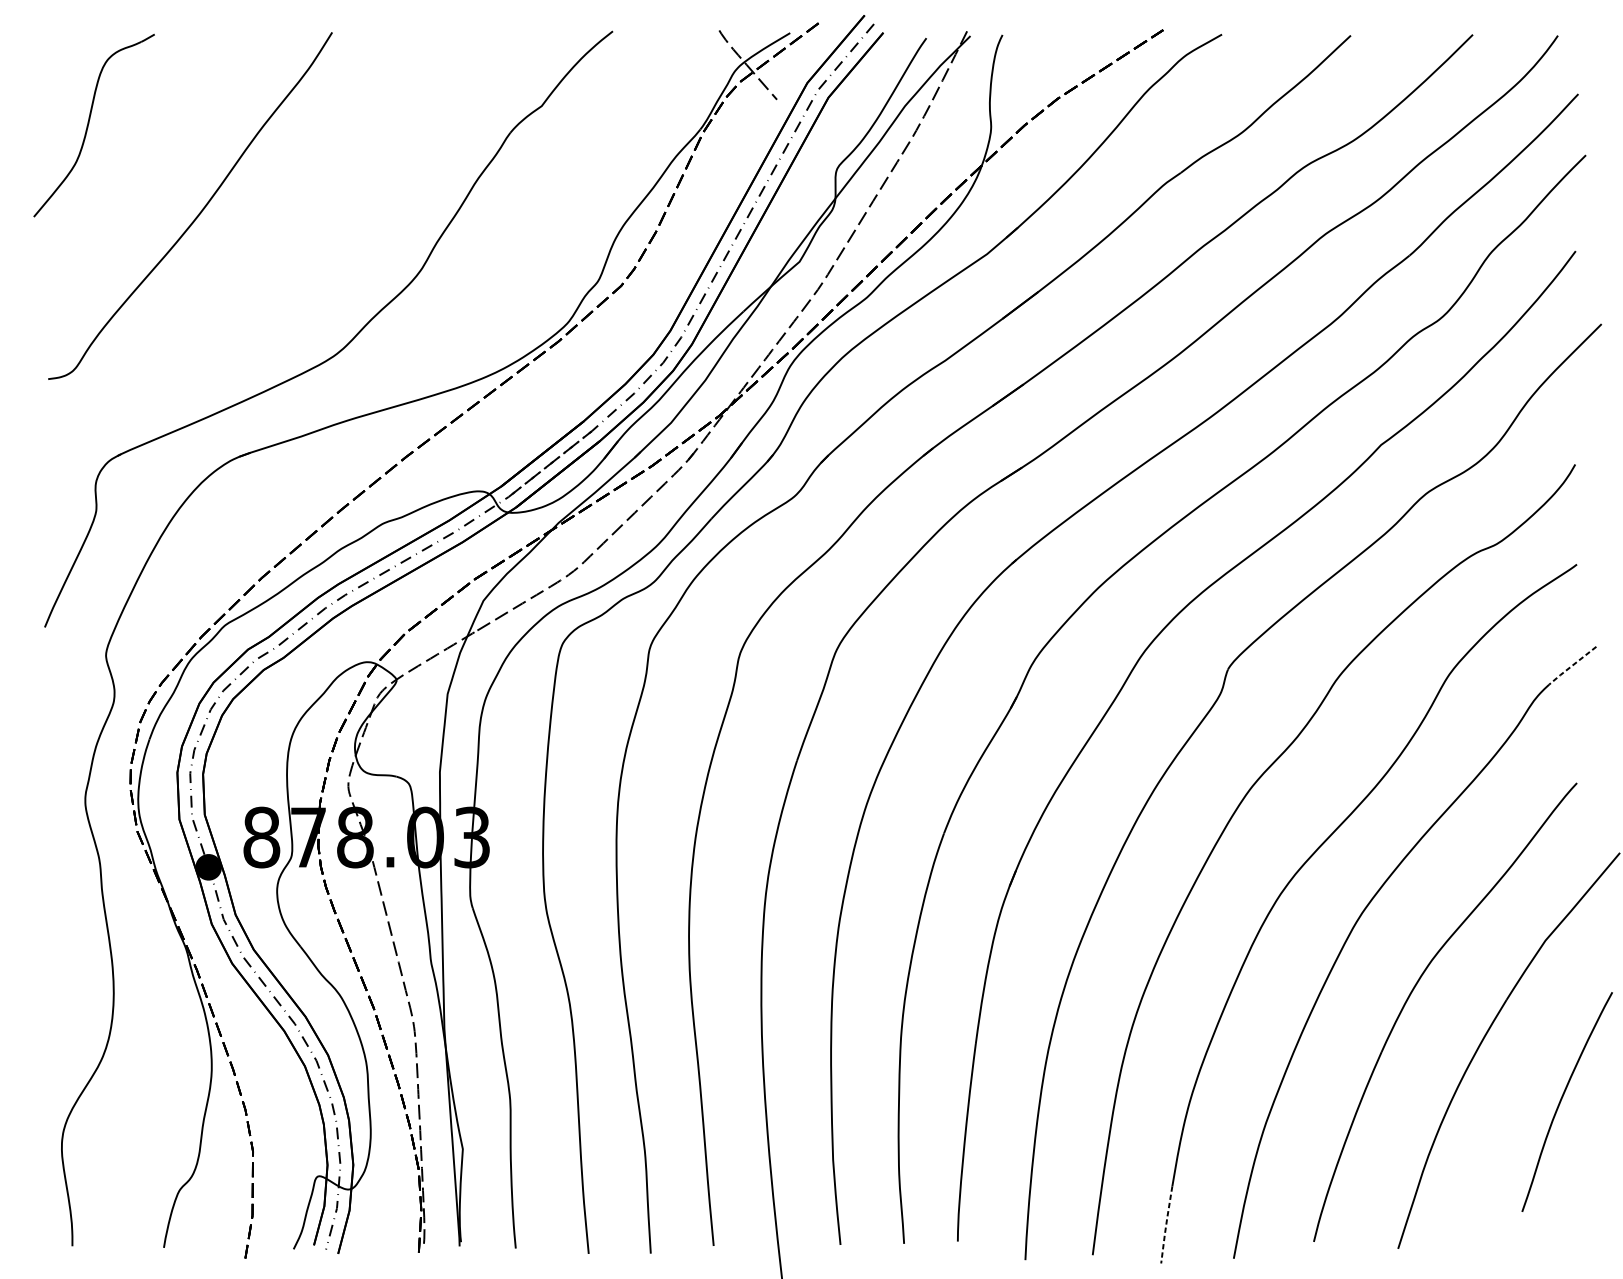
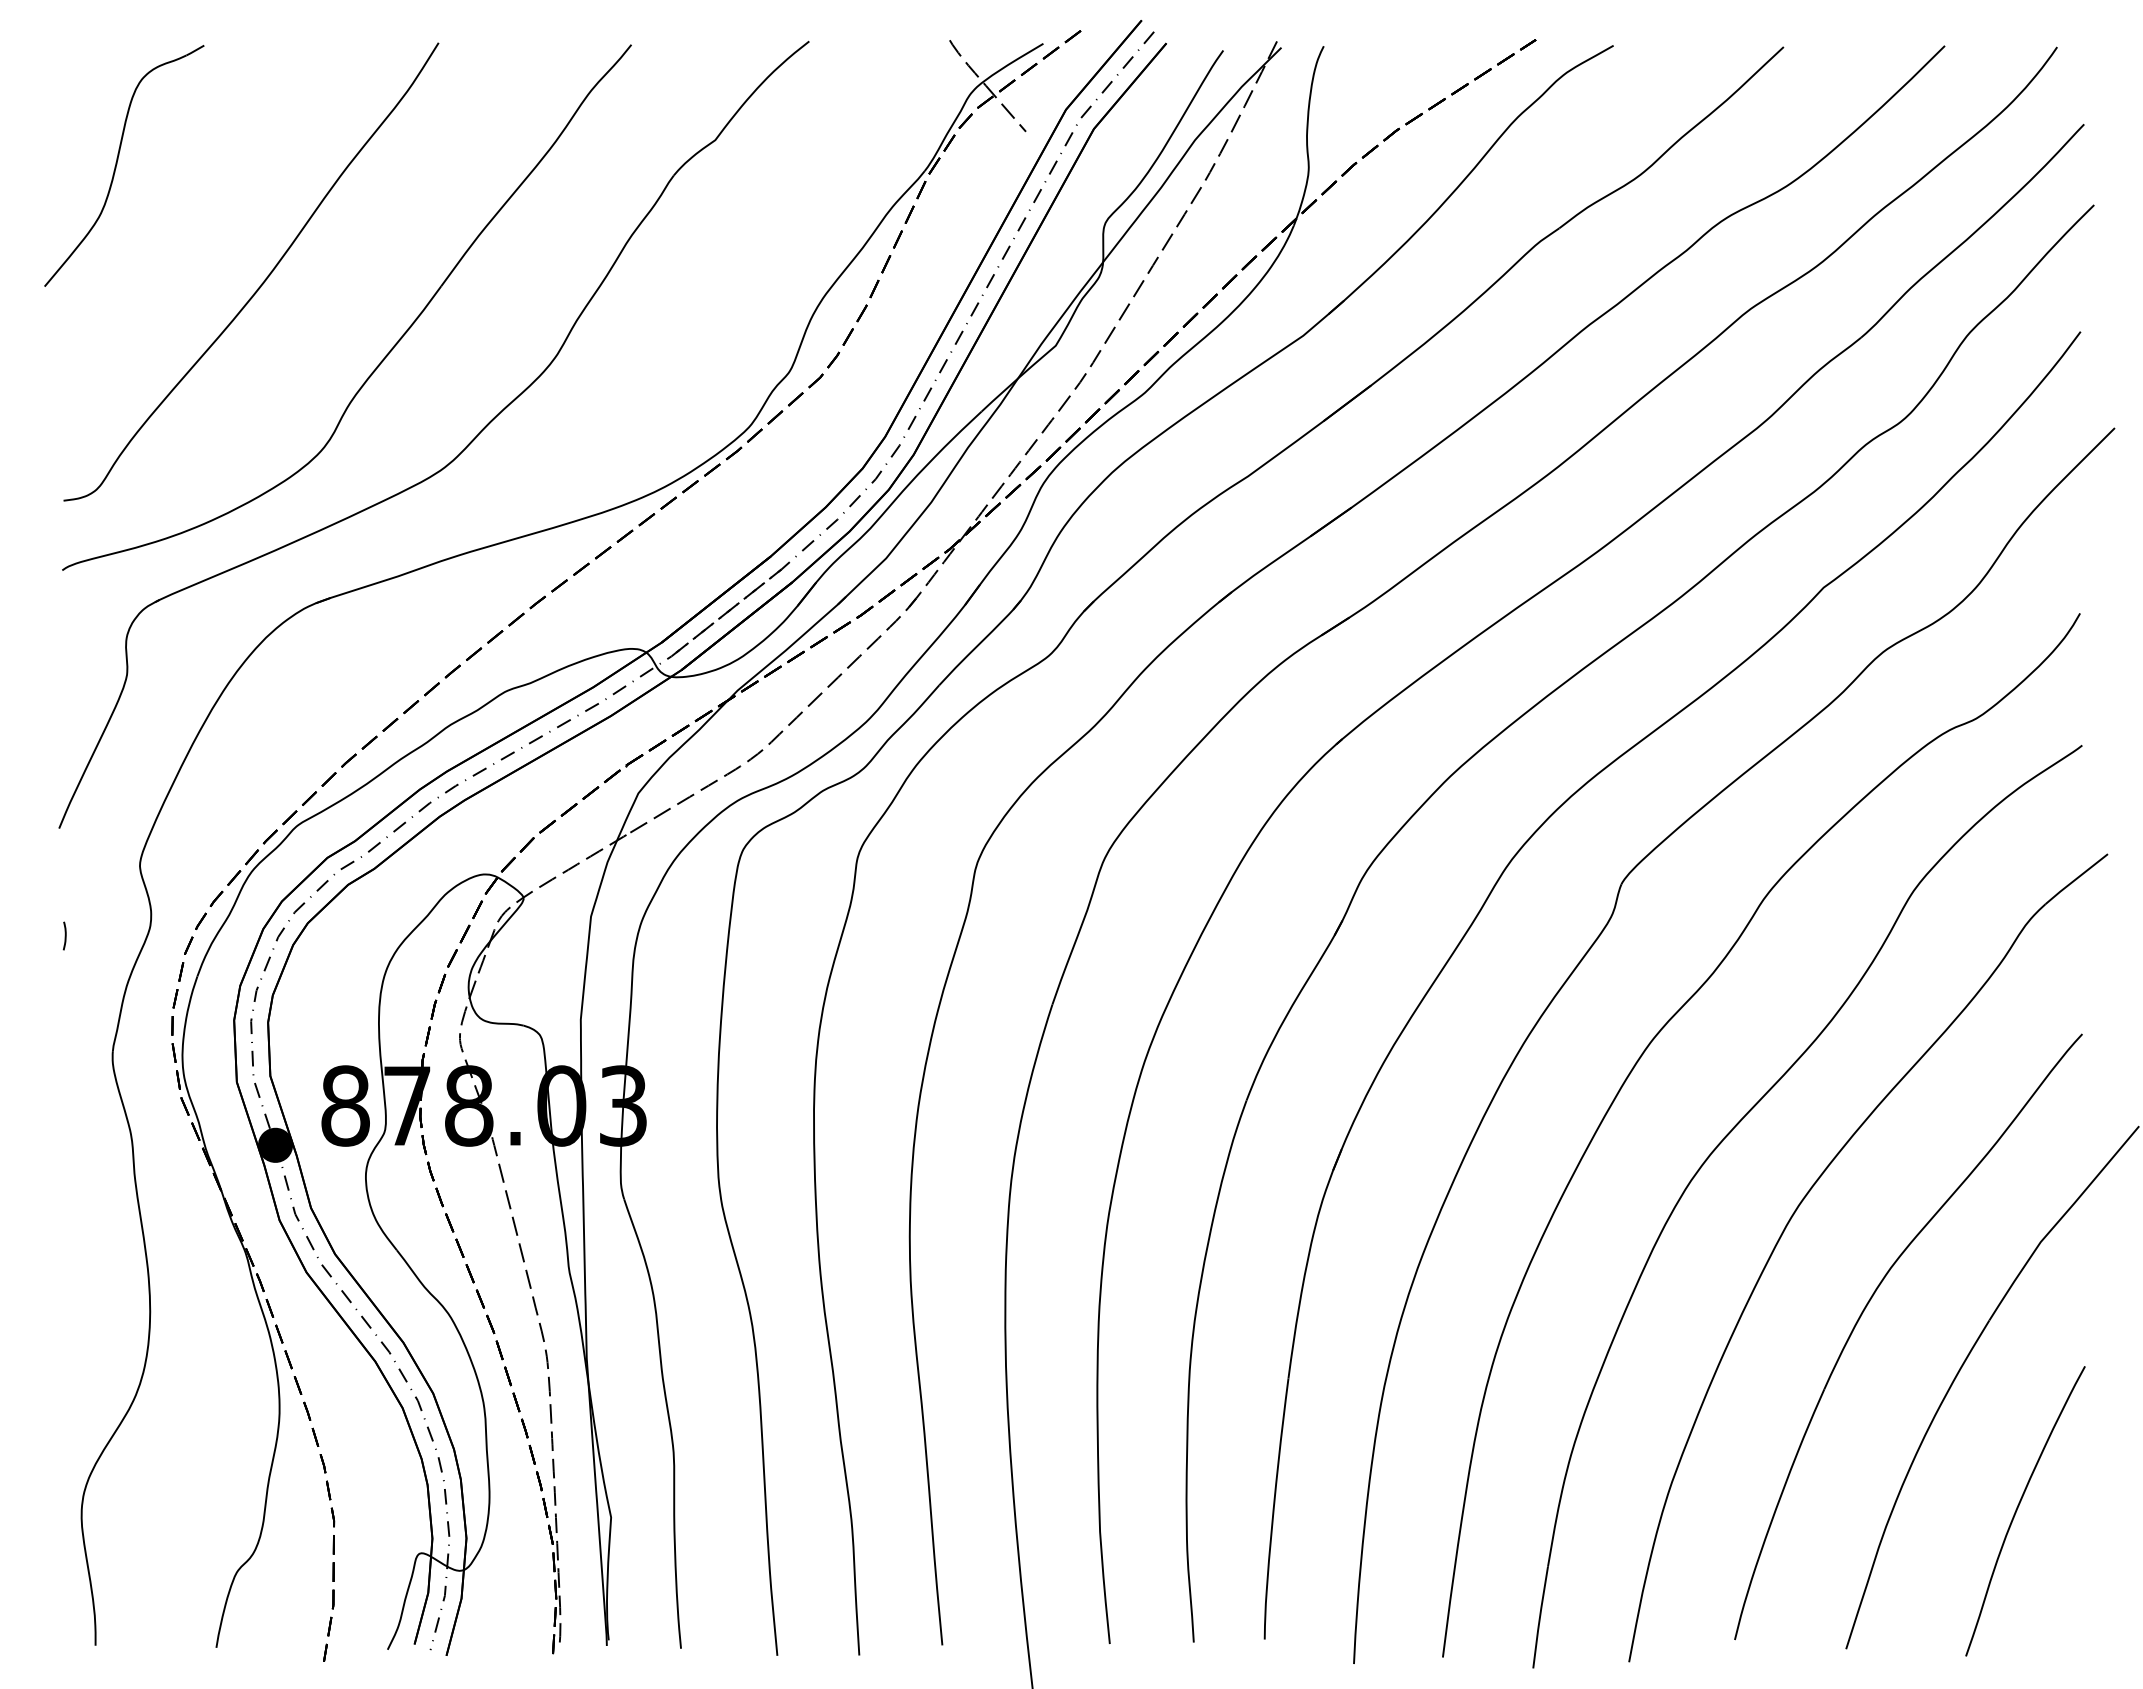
part: (298, 261) -> (393, 345), added
line: (1571, 666) -> (2075, 879), dashed -> solid
curve: (48, 708) -> (64, 935), added
curve: (1561, 1099) -> (2018, 1508), moved
line: (1165, 1224) -> (1539, 1617), dashed -> solid

